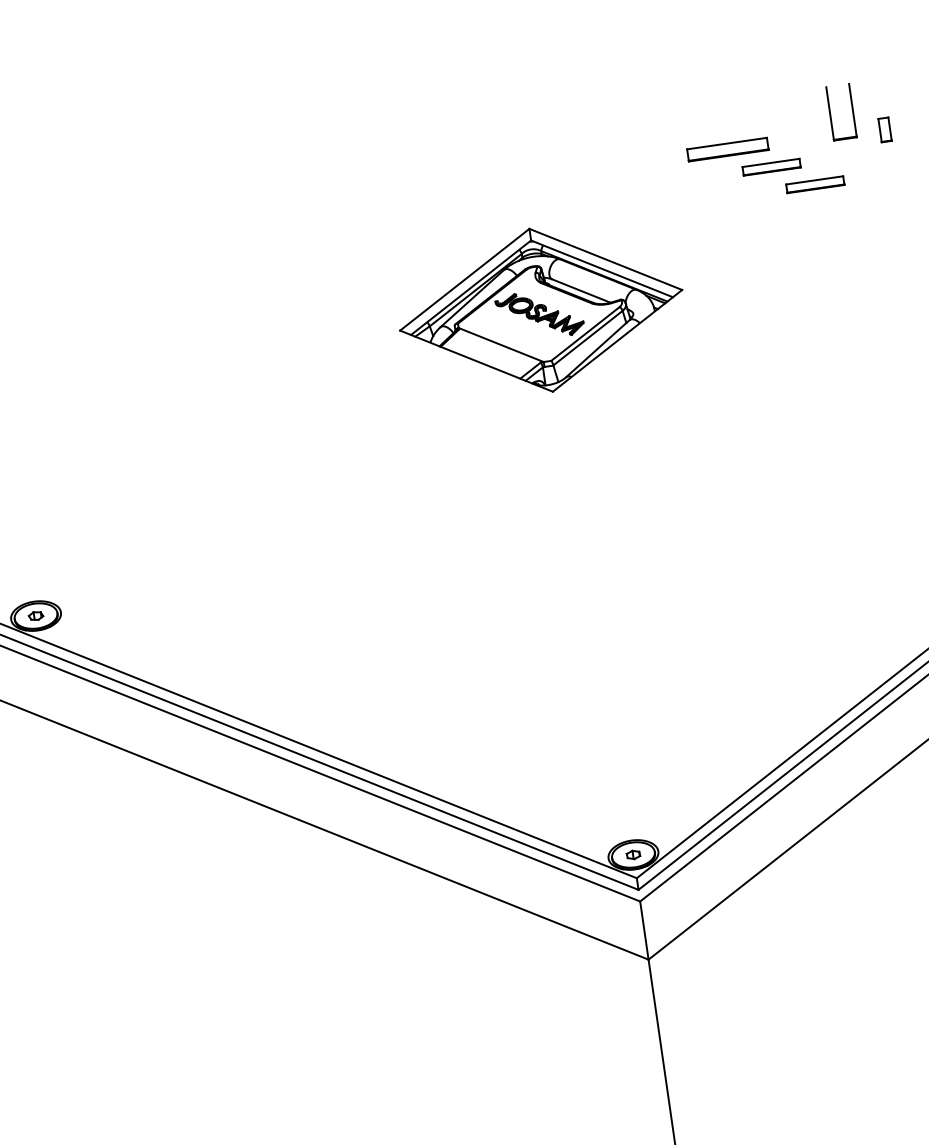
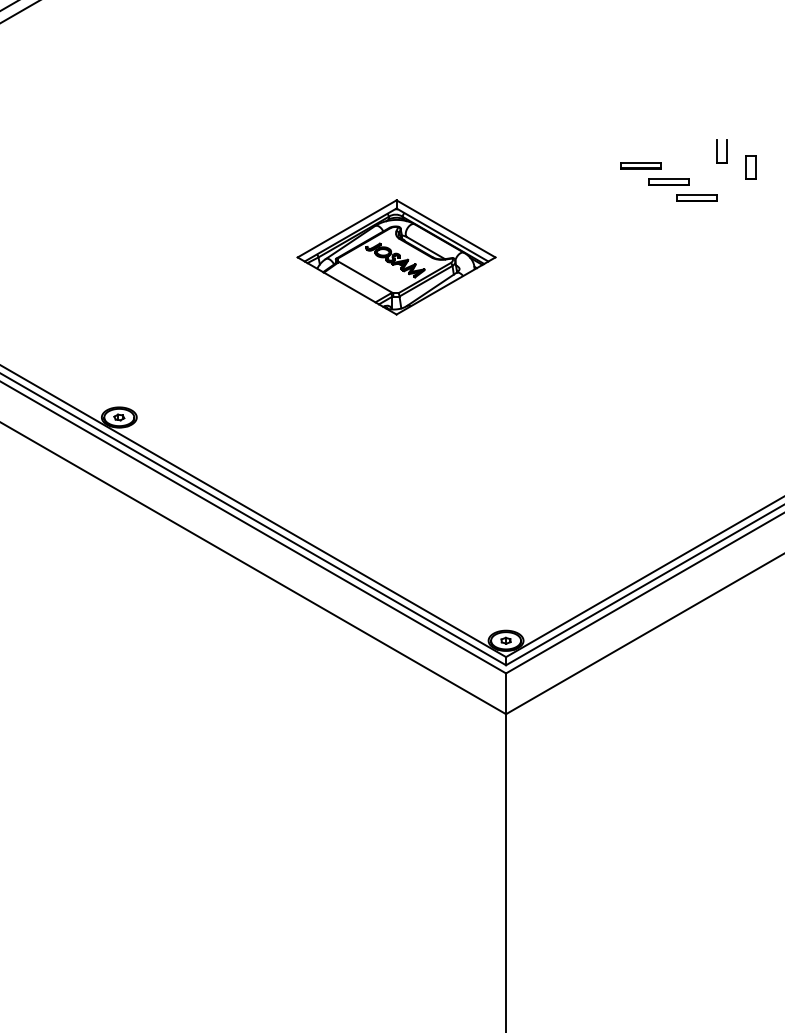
part: (840, 113) -> (721, 151), size x0.62
part: (884, 129) -> (750, 167), size x1.43
part: (727, 149) -> (640, 165), size x0.71
part: (541, 310) -> (396, 257), moved

